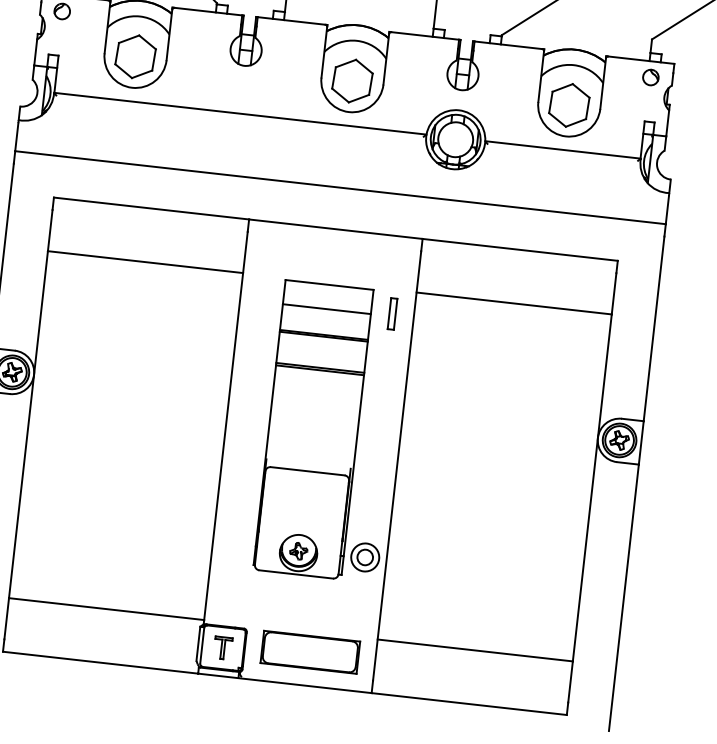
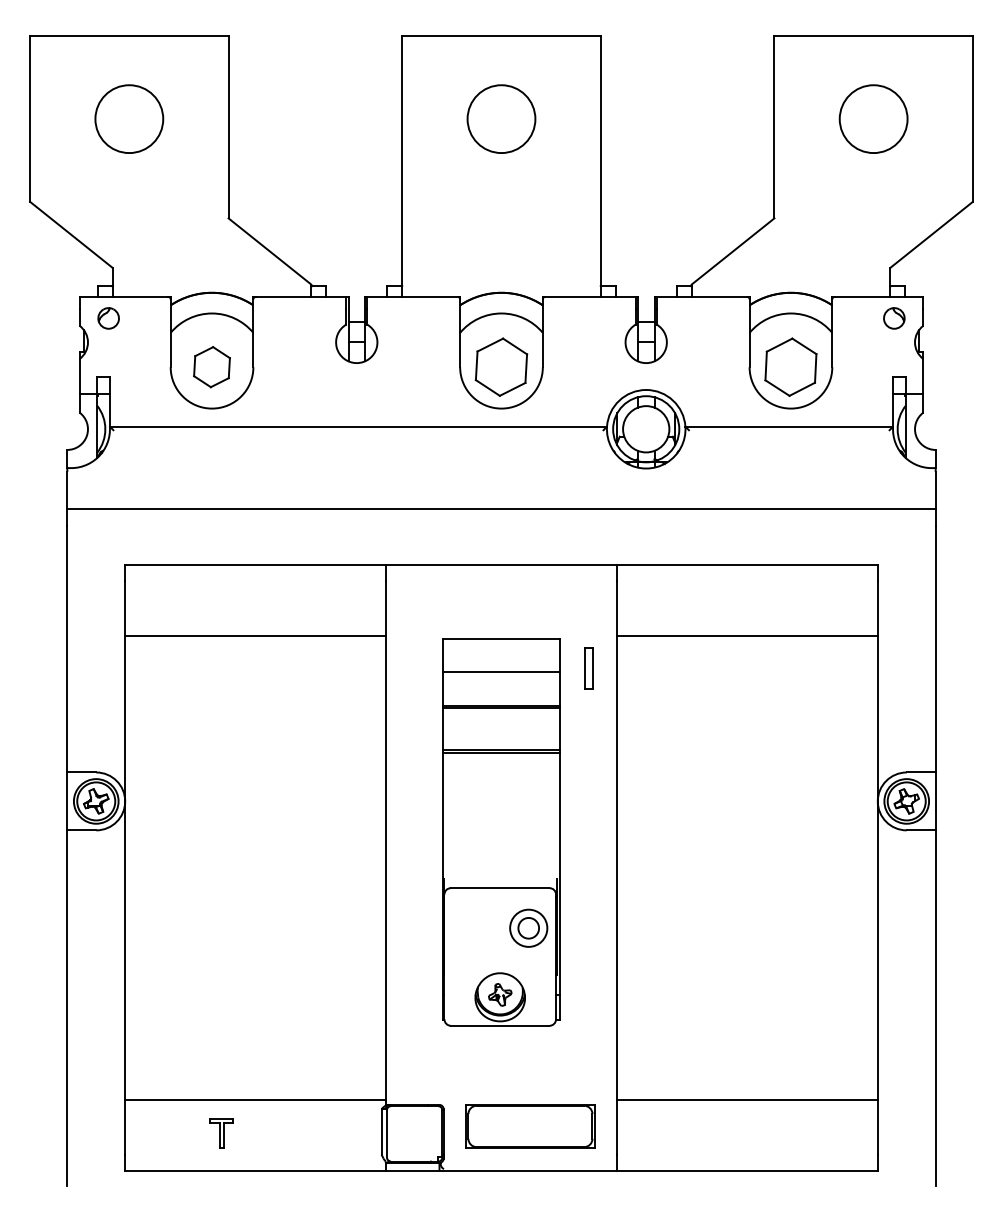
part: (135, 56) -> (211, 366), size x0.7
part: (365, 556) -> (528, 927), moved
part: (222, 647) -> (221, 1133), moved

